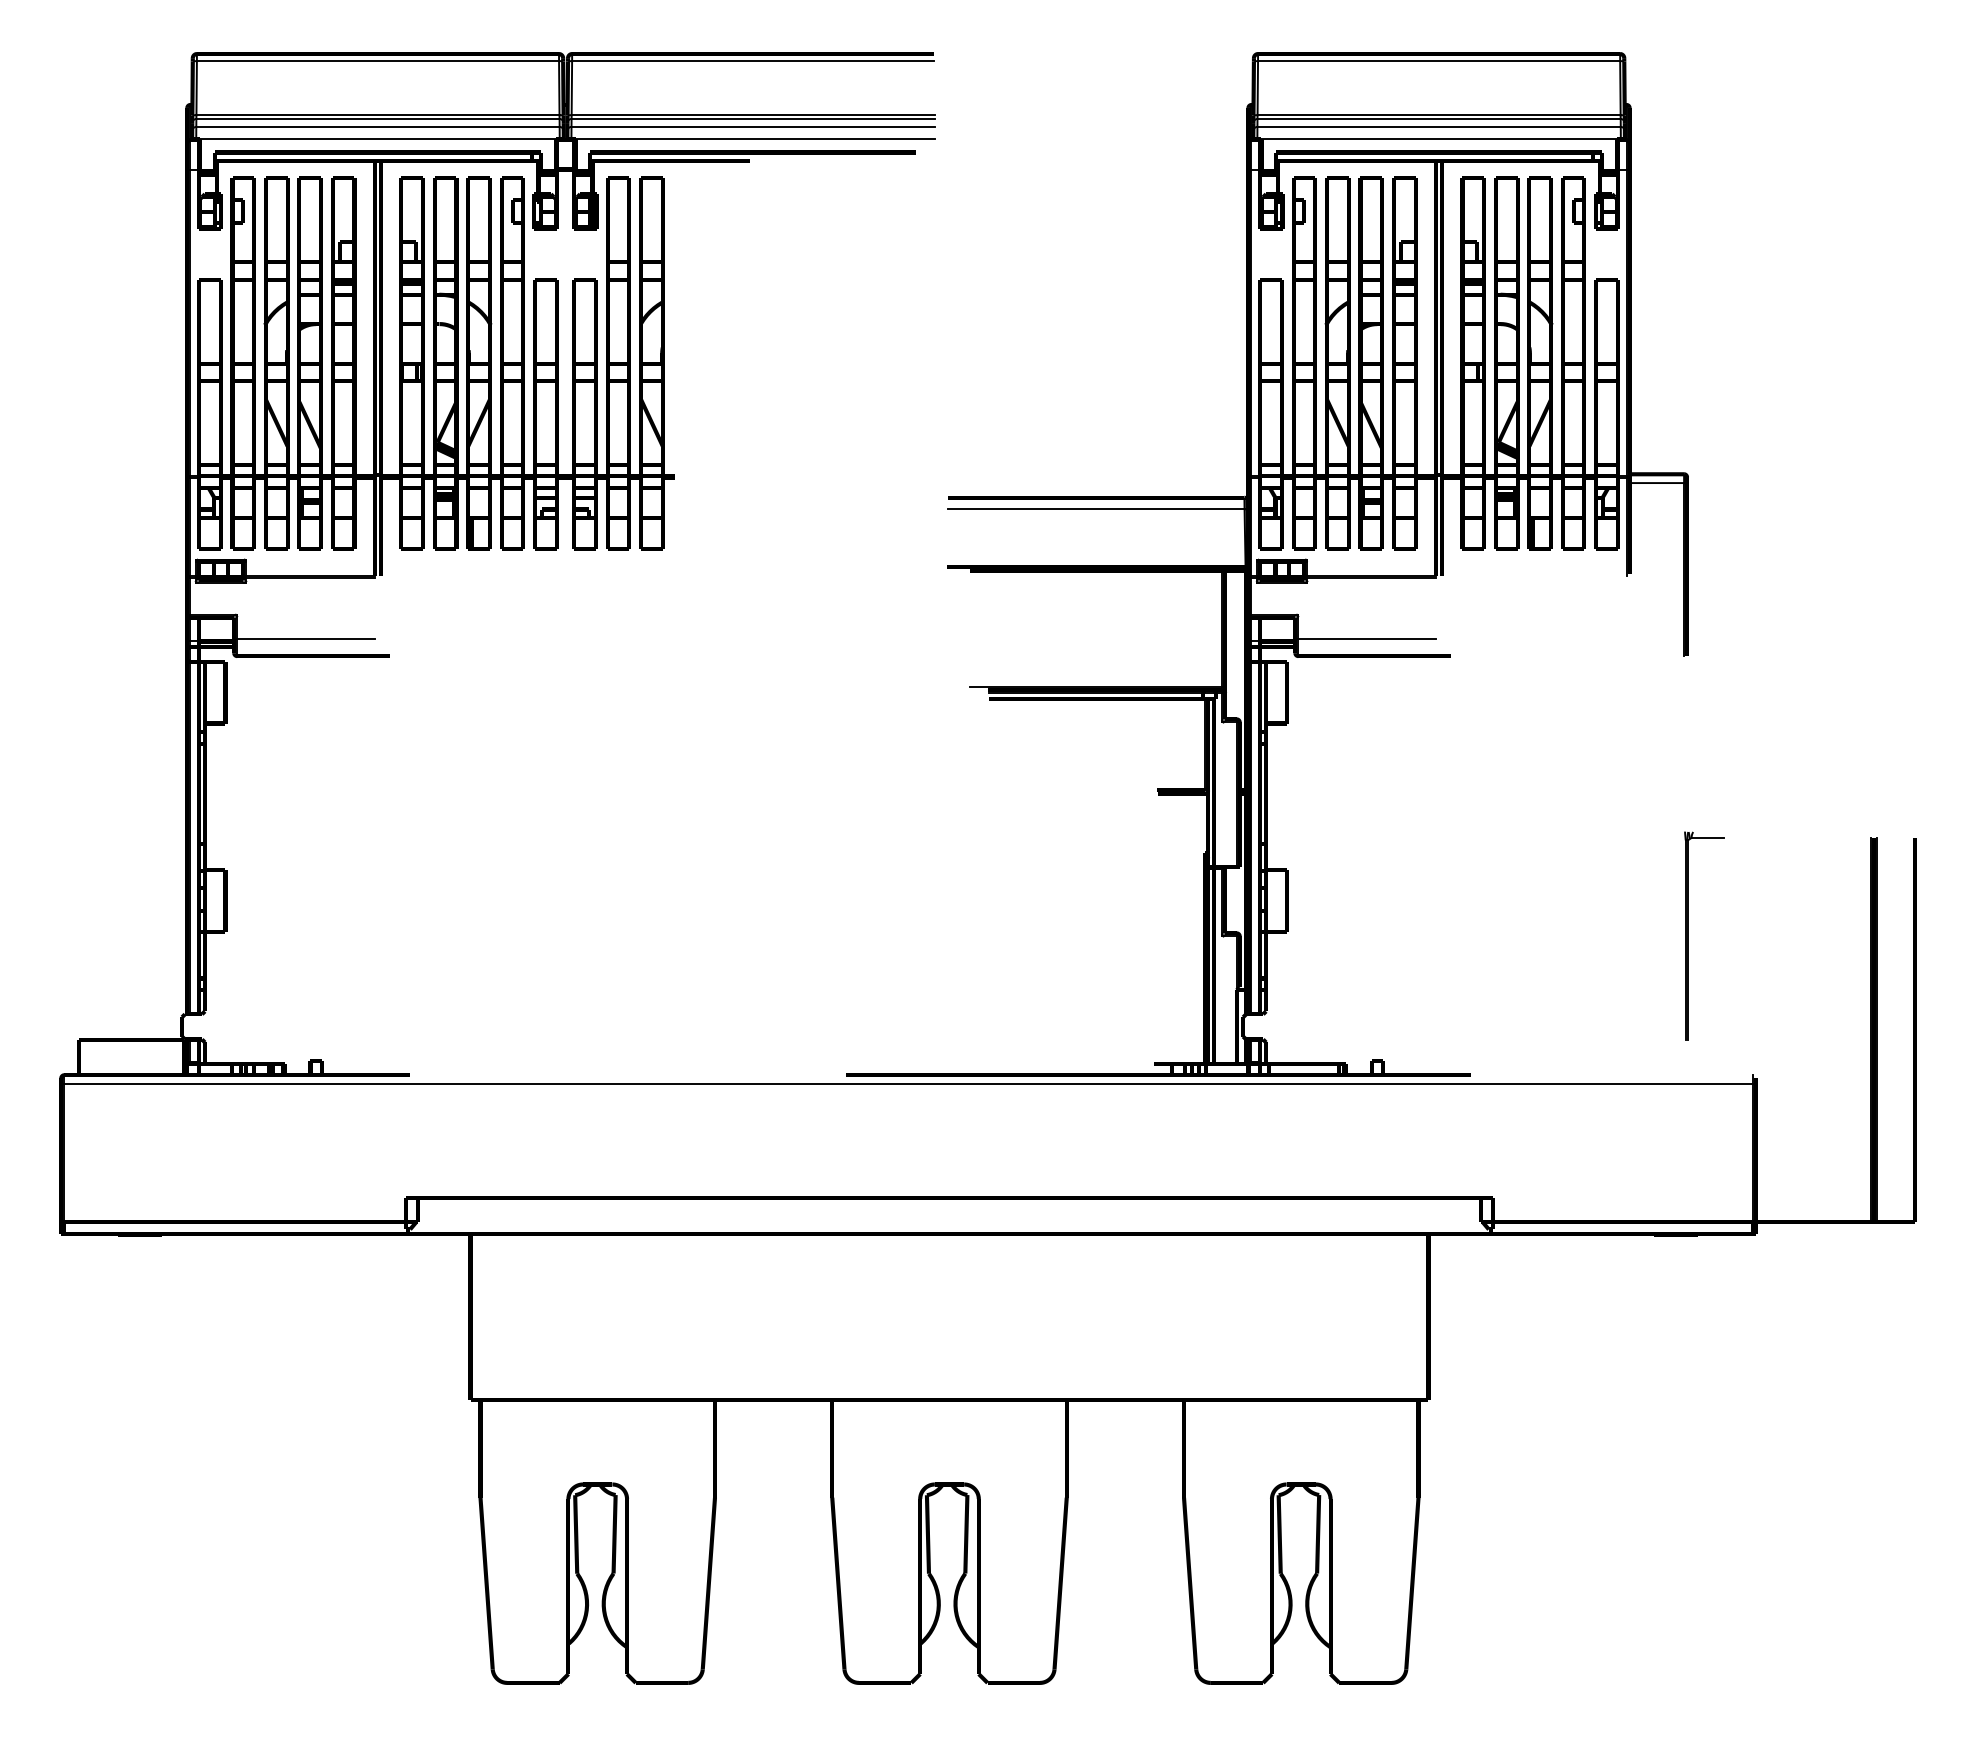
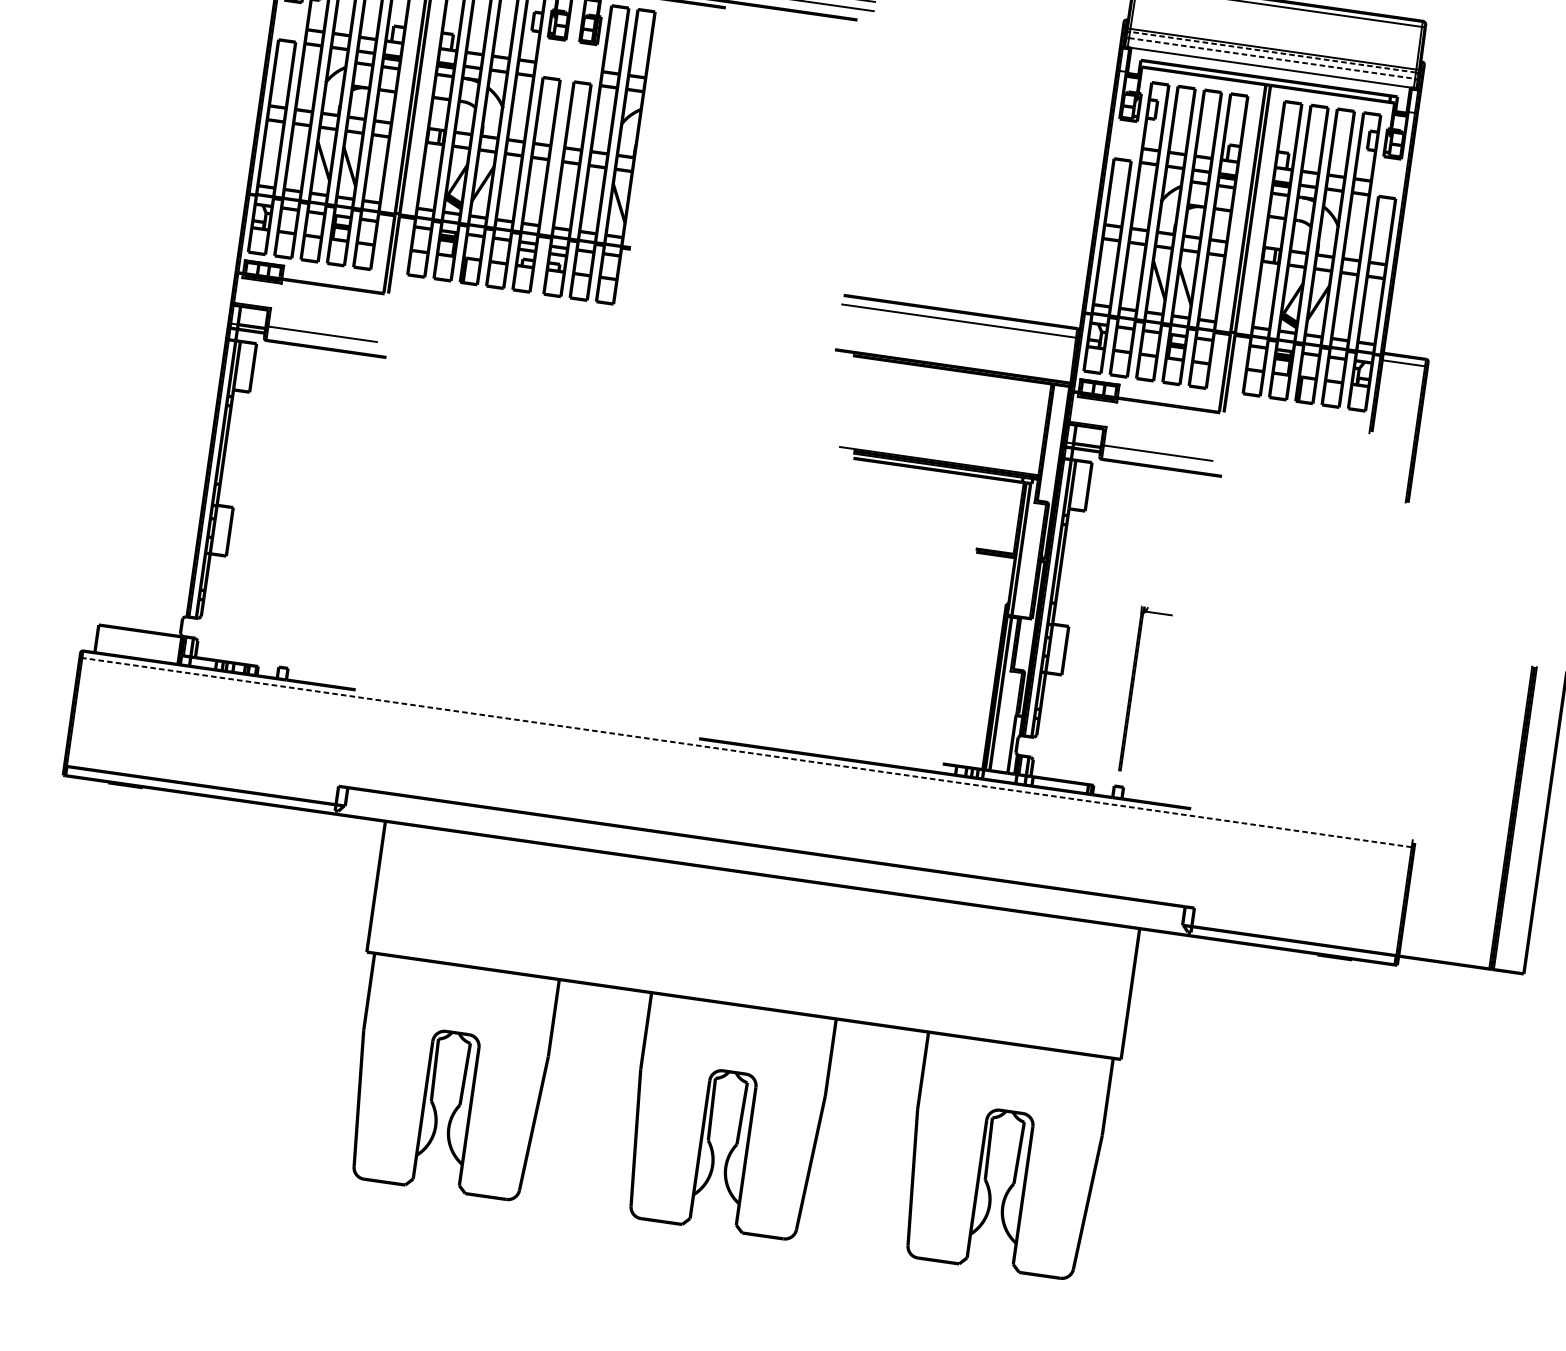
line: (1439, 119) -> (1273, 52), solid -> dashed
line: (1439, 126) -> (1272, 58), solid -> dashed
part: (1688, 935) -> (1132, 688), moved
line: (907, 1084) -> (746, 752), solid -> dashed

